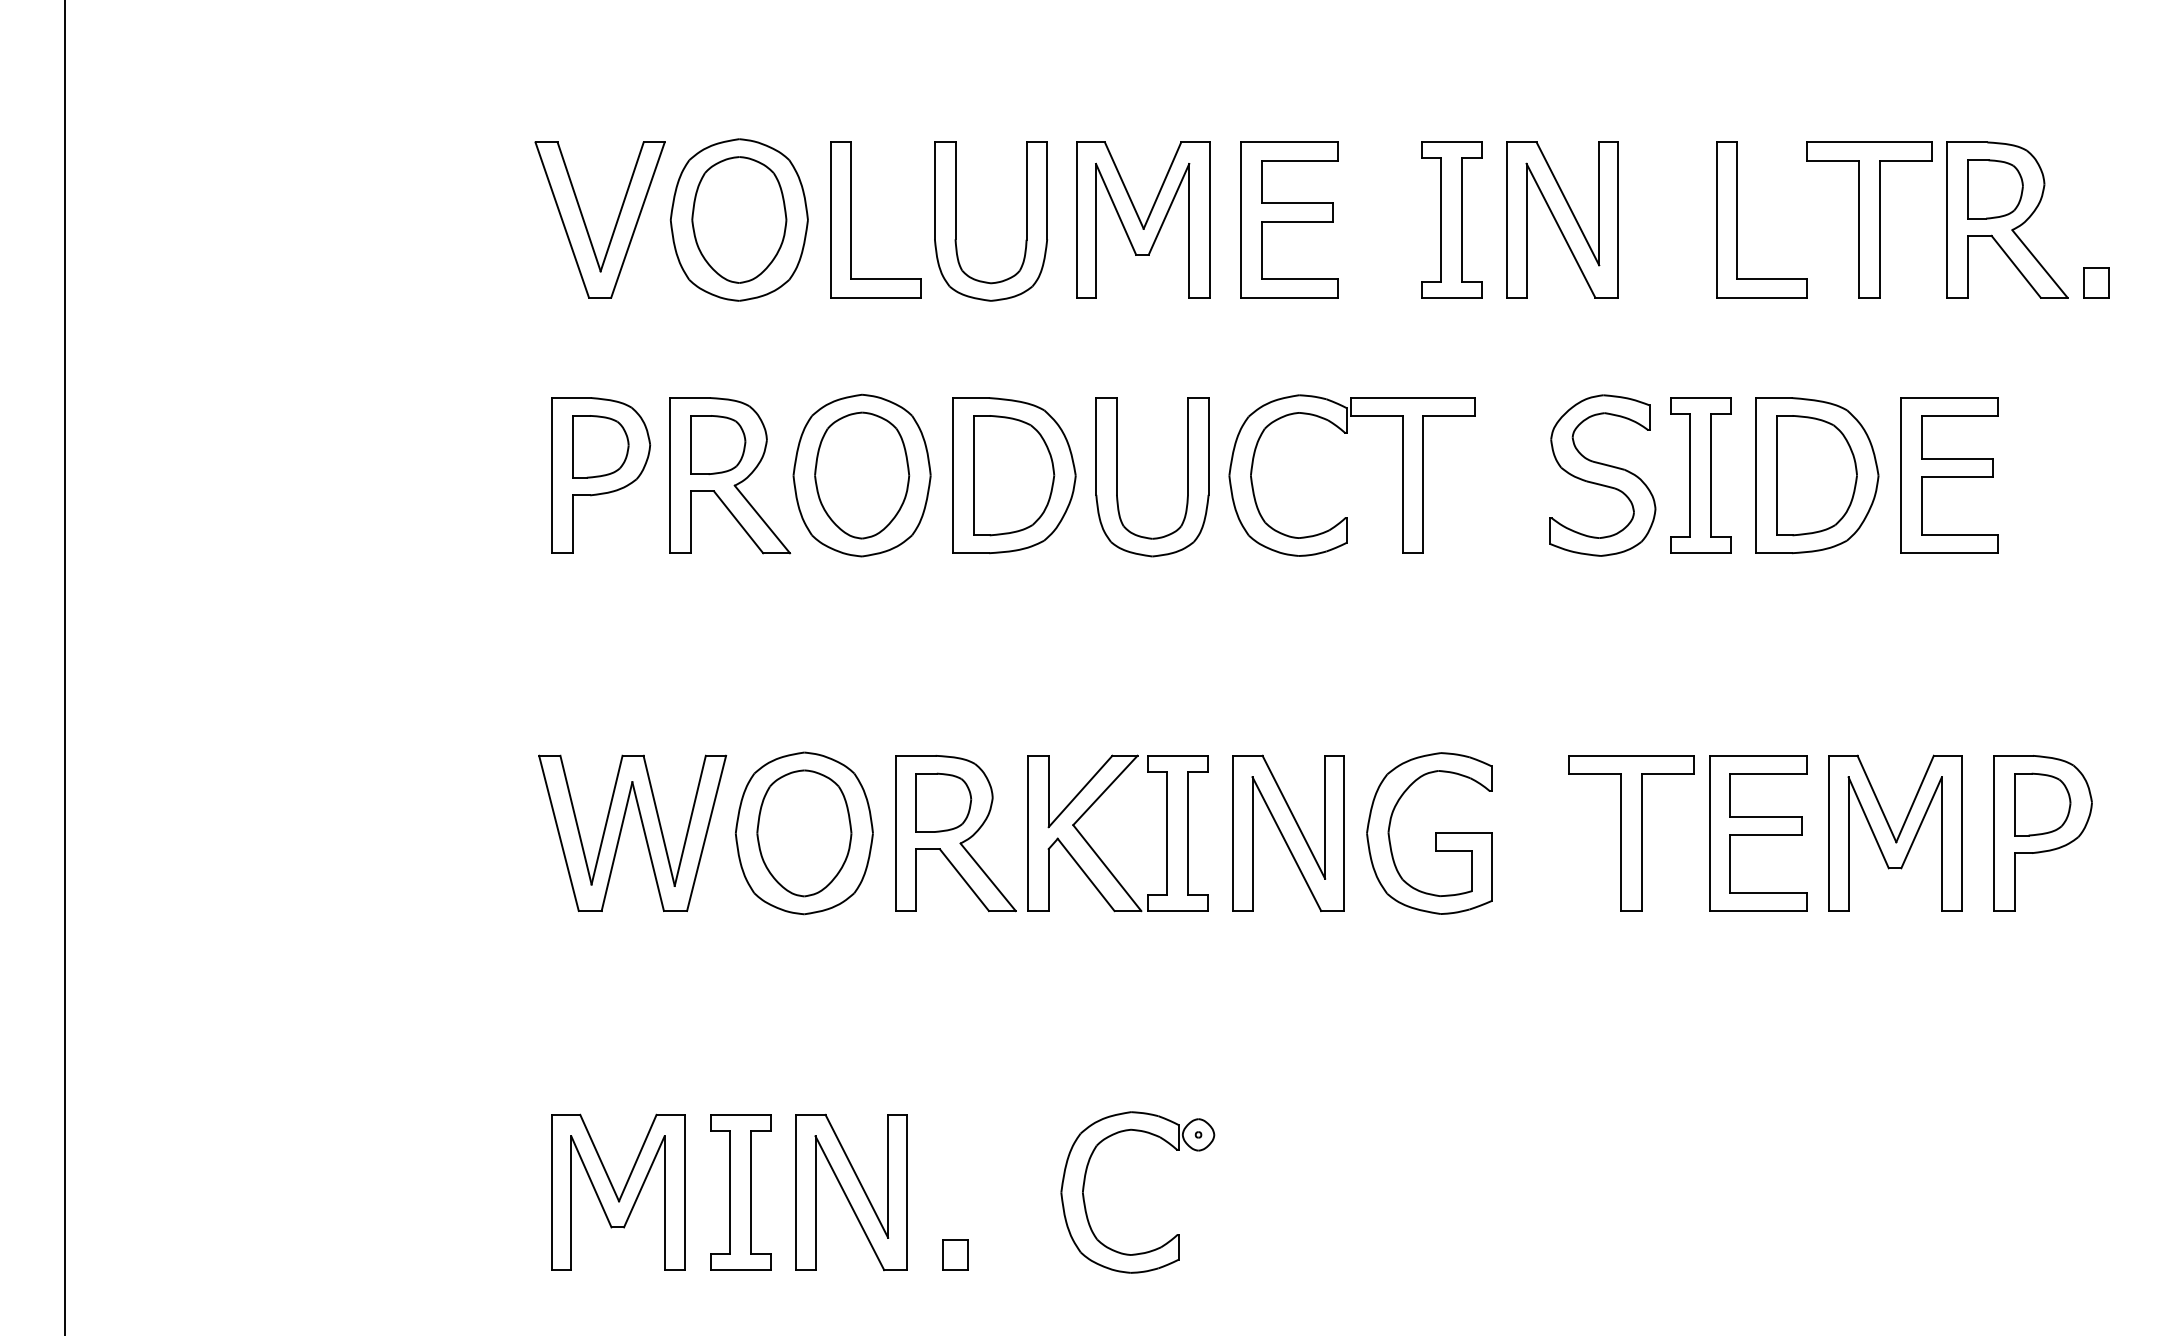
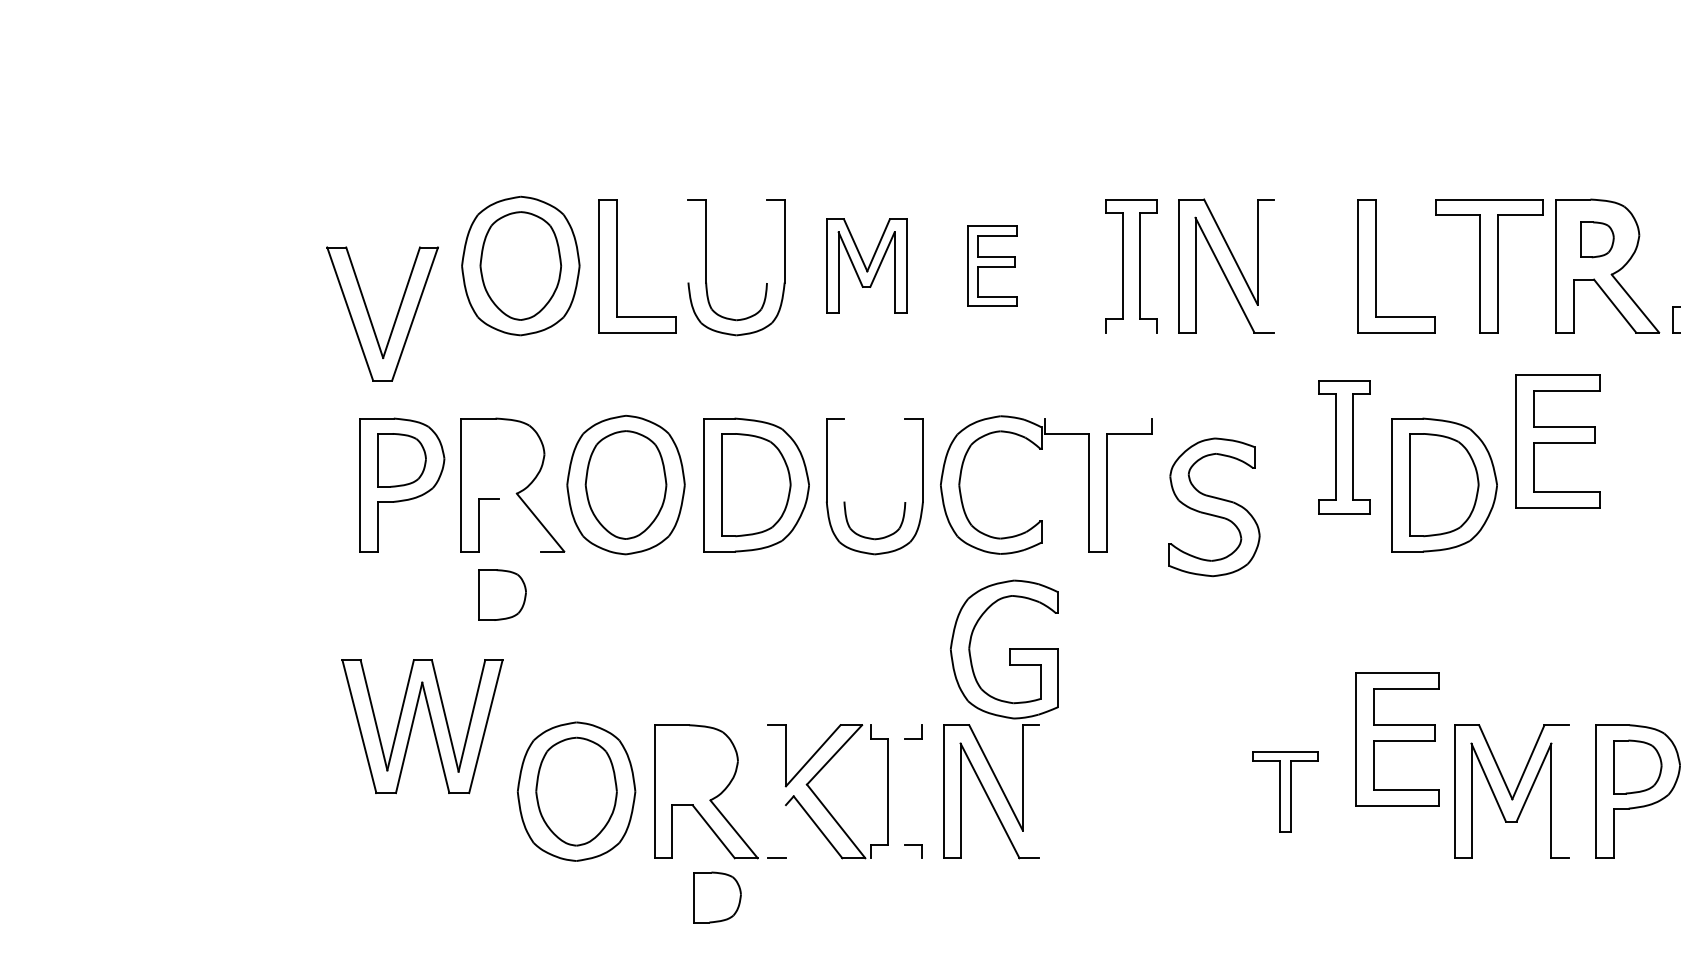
part: (1995, 189) -> (1597, 239), size x0.7
line: (934, 190) -> (688, 240), removed
line: (1026, 190) -> (766, 240), removed
part: (1143, 219) -> (867, 265), size x0.7
part: (1289, 219) -> (992, 265), size x0.6
line: (1618, 219) -> (1274, 265), removed
part: (585, 222) -> (370, 316), moved
line: (1451, 297) -> (1131, 332), removed
line: (1412, 398) -> (1097, 418), removed
part: (718, 444) -> (502, 594), moved
line: (1116, 446) -> (844, 460), removed
line: (1187, 446) -> (904, 460), removed
part: (1602, 475) -> (1214, 507), moved
part: (1700, 475) -> (1344, 447), moved
part: (1949, 475) -> (1557, 441), moved
line: (738, 522) -> (520, 525), removed
line: (1177, 755) -> (896, 724), removed
part: (943, 802) -> (717, 897), moved
part: (622, 828) -> (413, 722), moved
line: (1028, 833) -> (768, 791), removed
line: (1187, 833) -> (904, 791), removed
line: (1344, 833) -> (1039, 791), removed
part: (1429, 833) -> (1004, 649), moved
part: (1631, 833) -> (1285, 791), size x0.6
part: (1758, 833) -> (1397, 739), moved
line: (1962, 833) -> (1569, 791), removed
line: (1048, 880) -> (785, 832), removed
line: (1177, 911) -> (896, 858), removed

